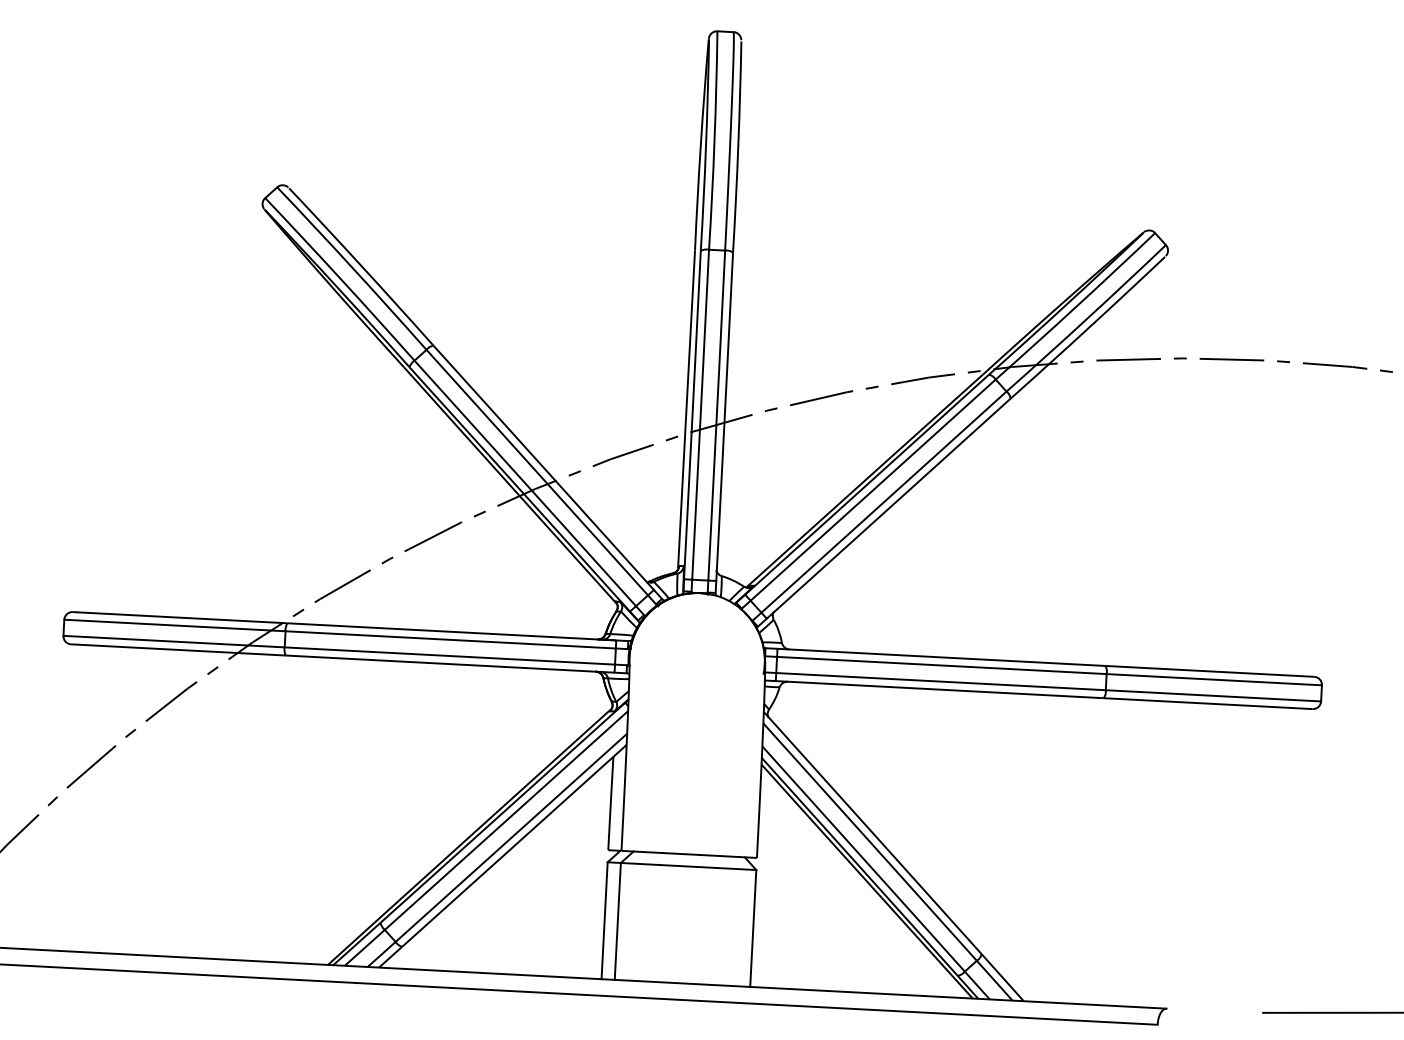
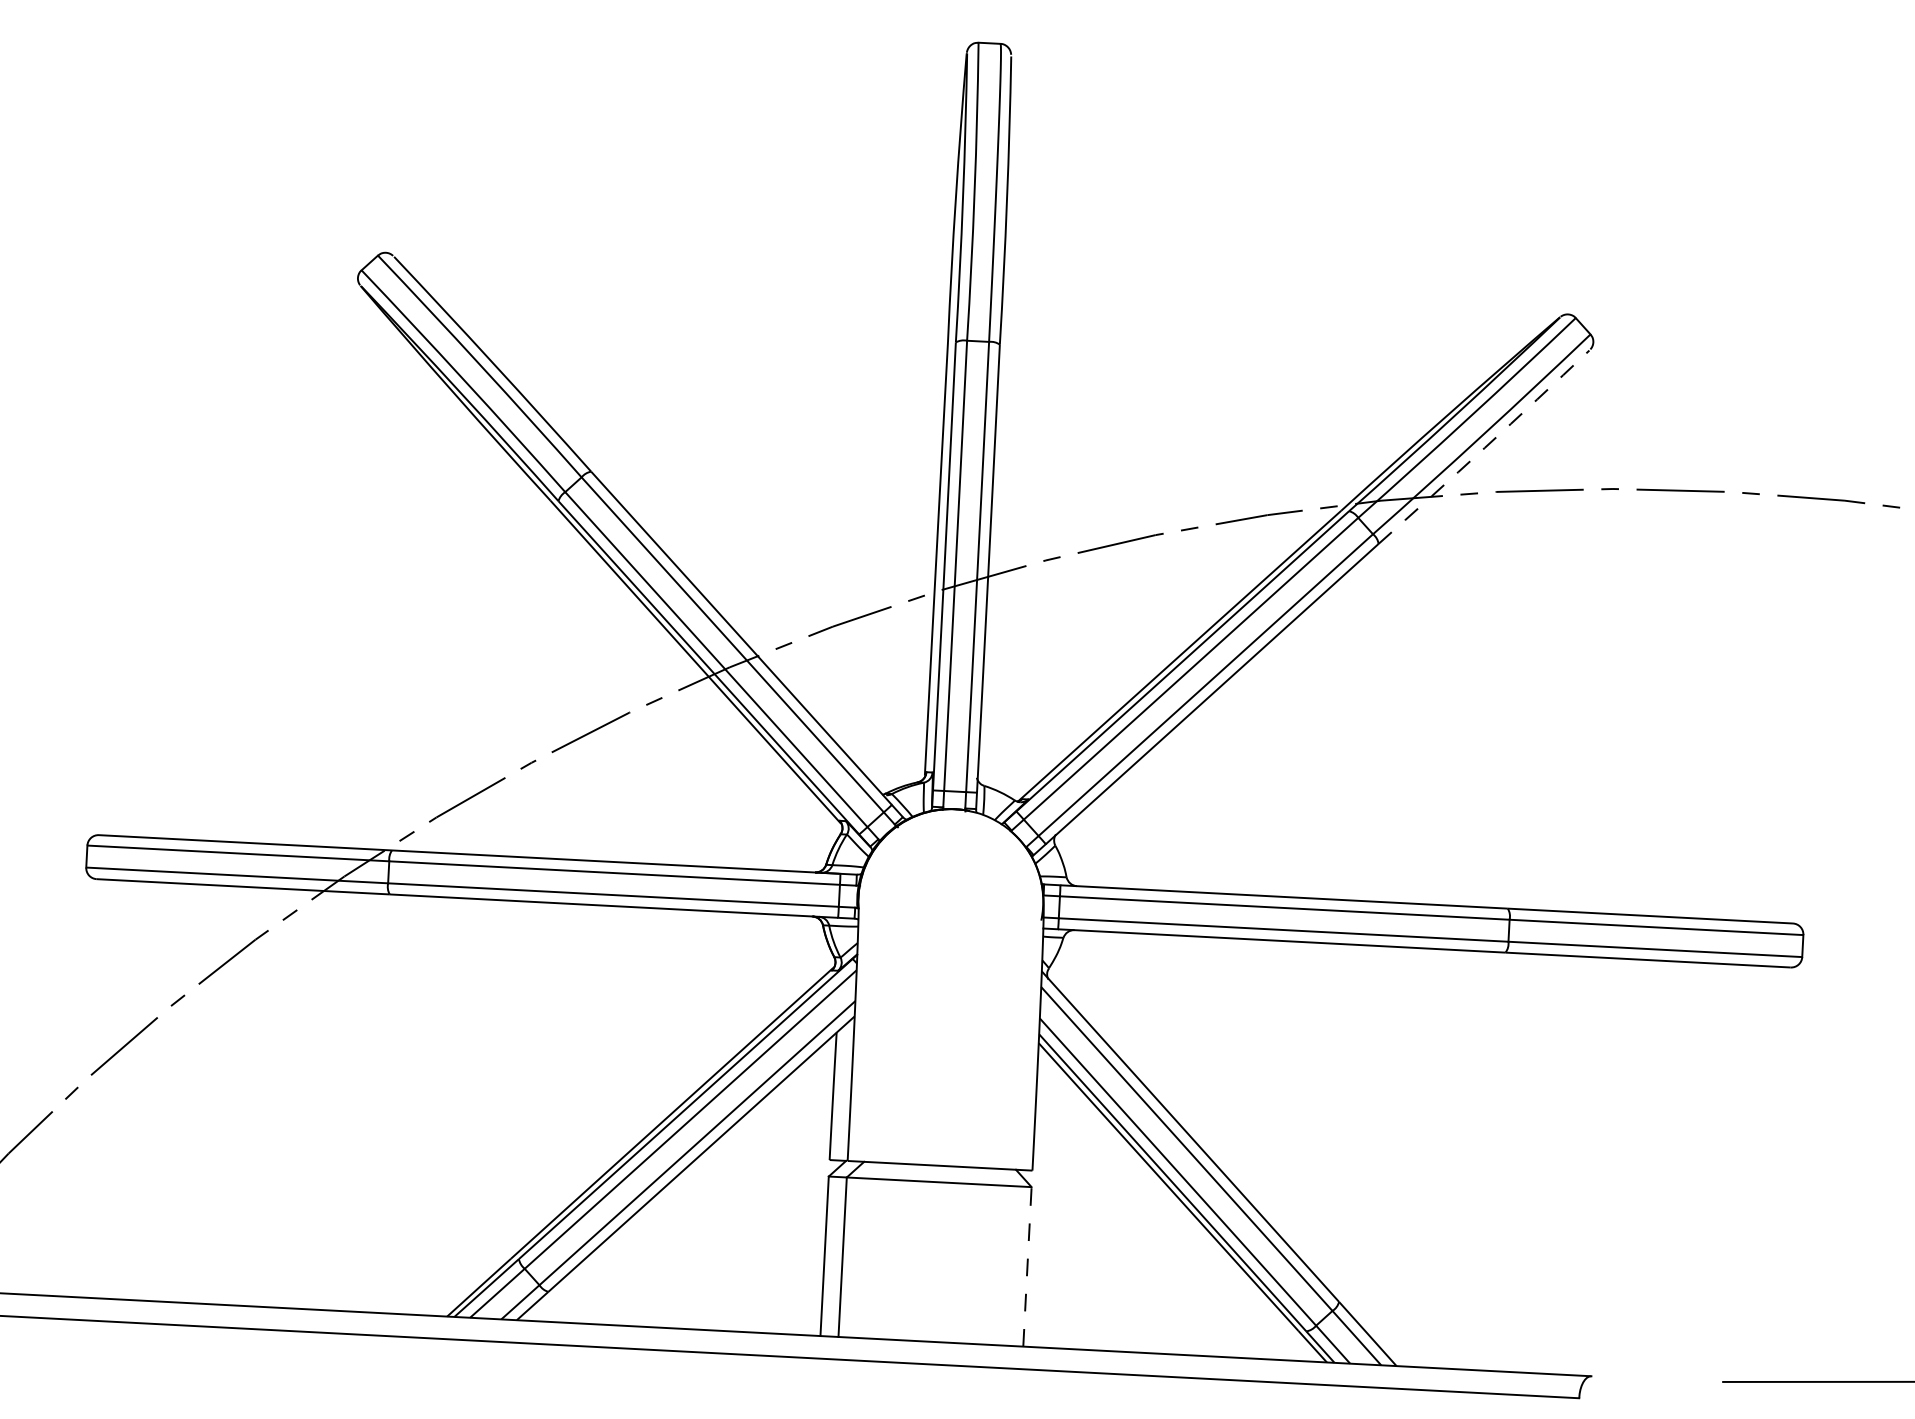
arc: (1088, 328) -> (1484, 448), solid -> dashed
line: (753, 928) -> (1027, 1266), solid -> dashed

